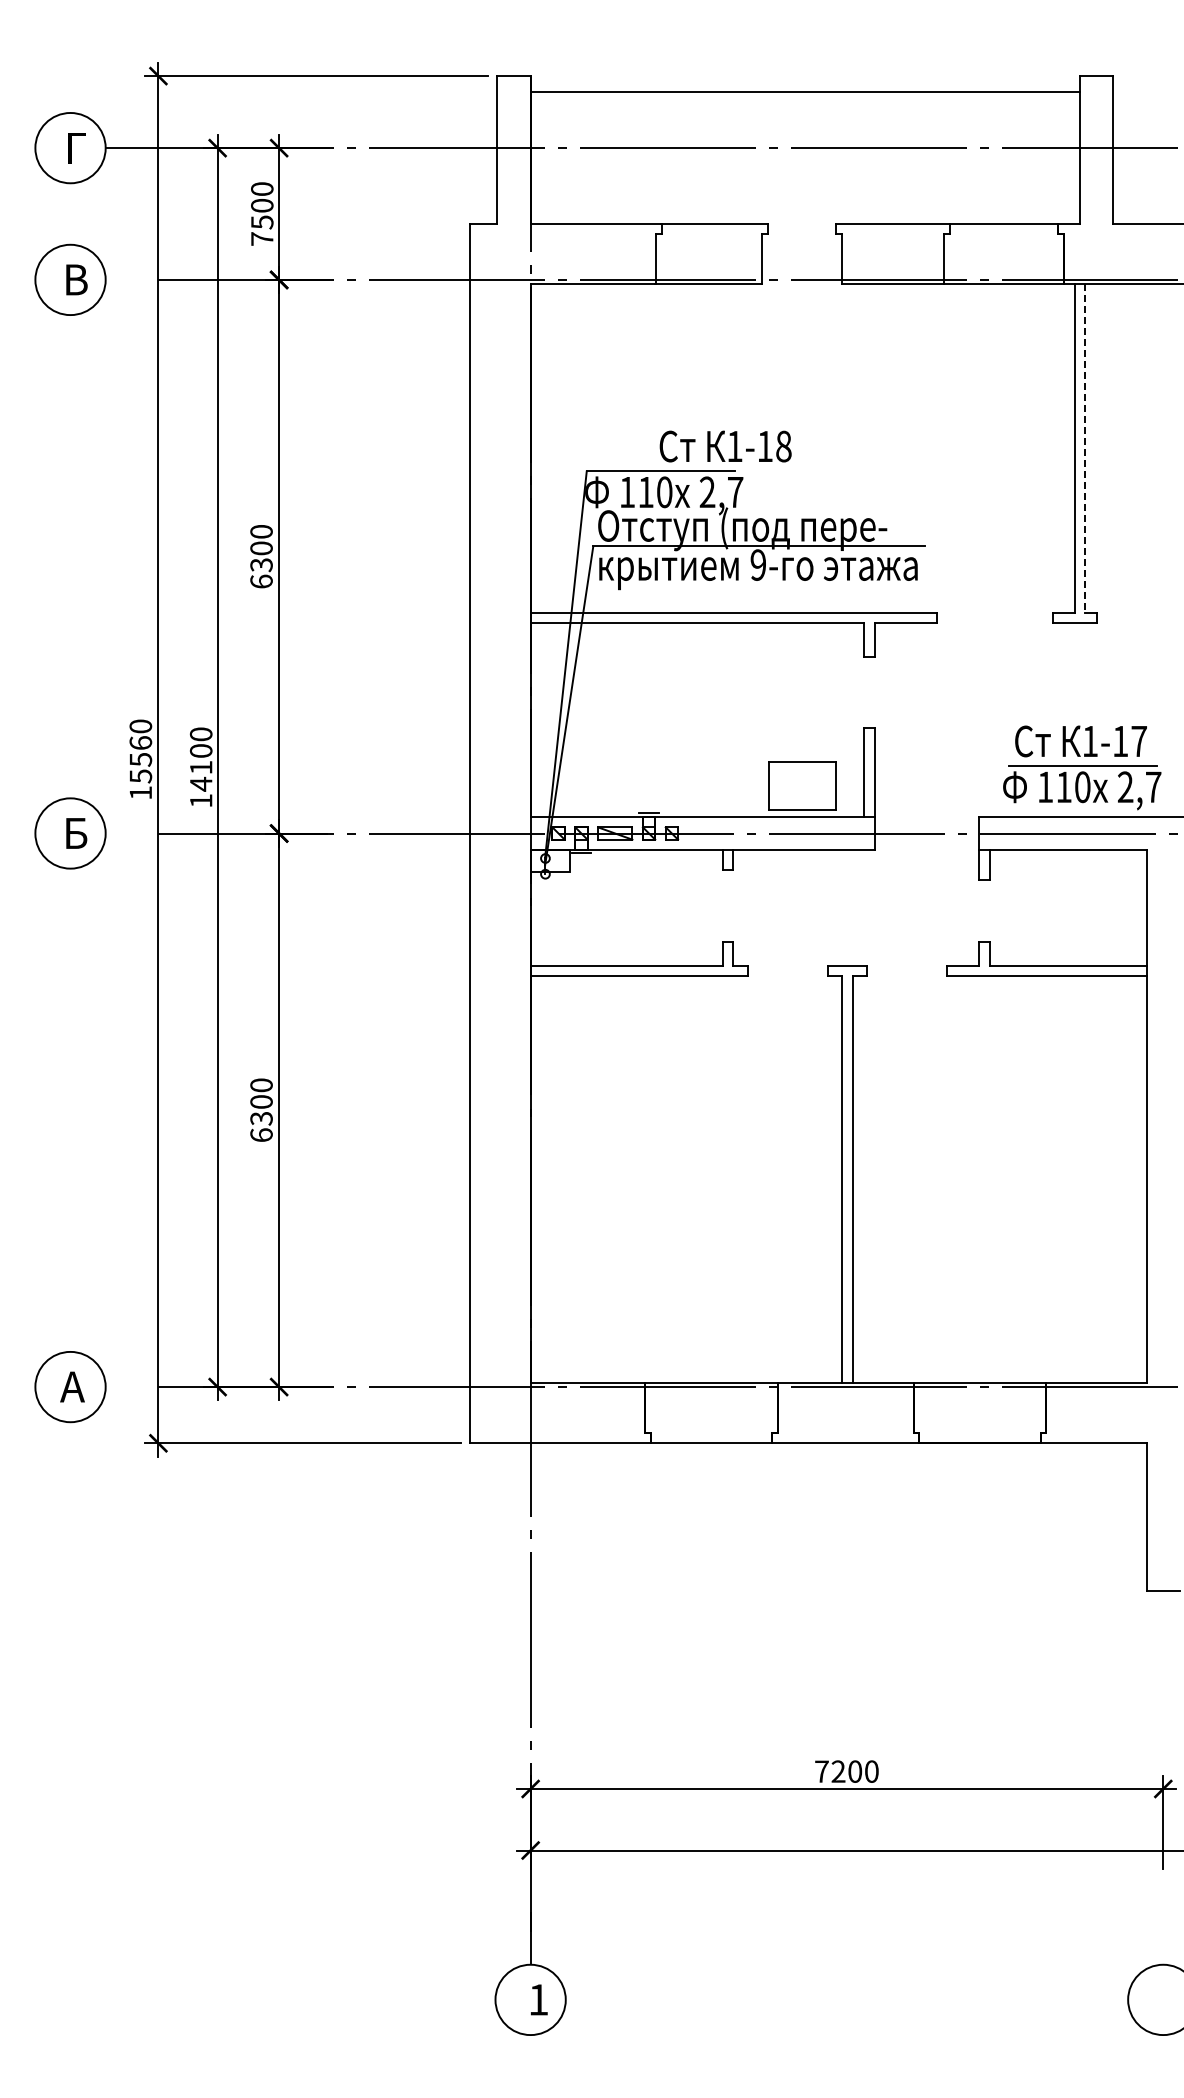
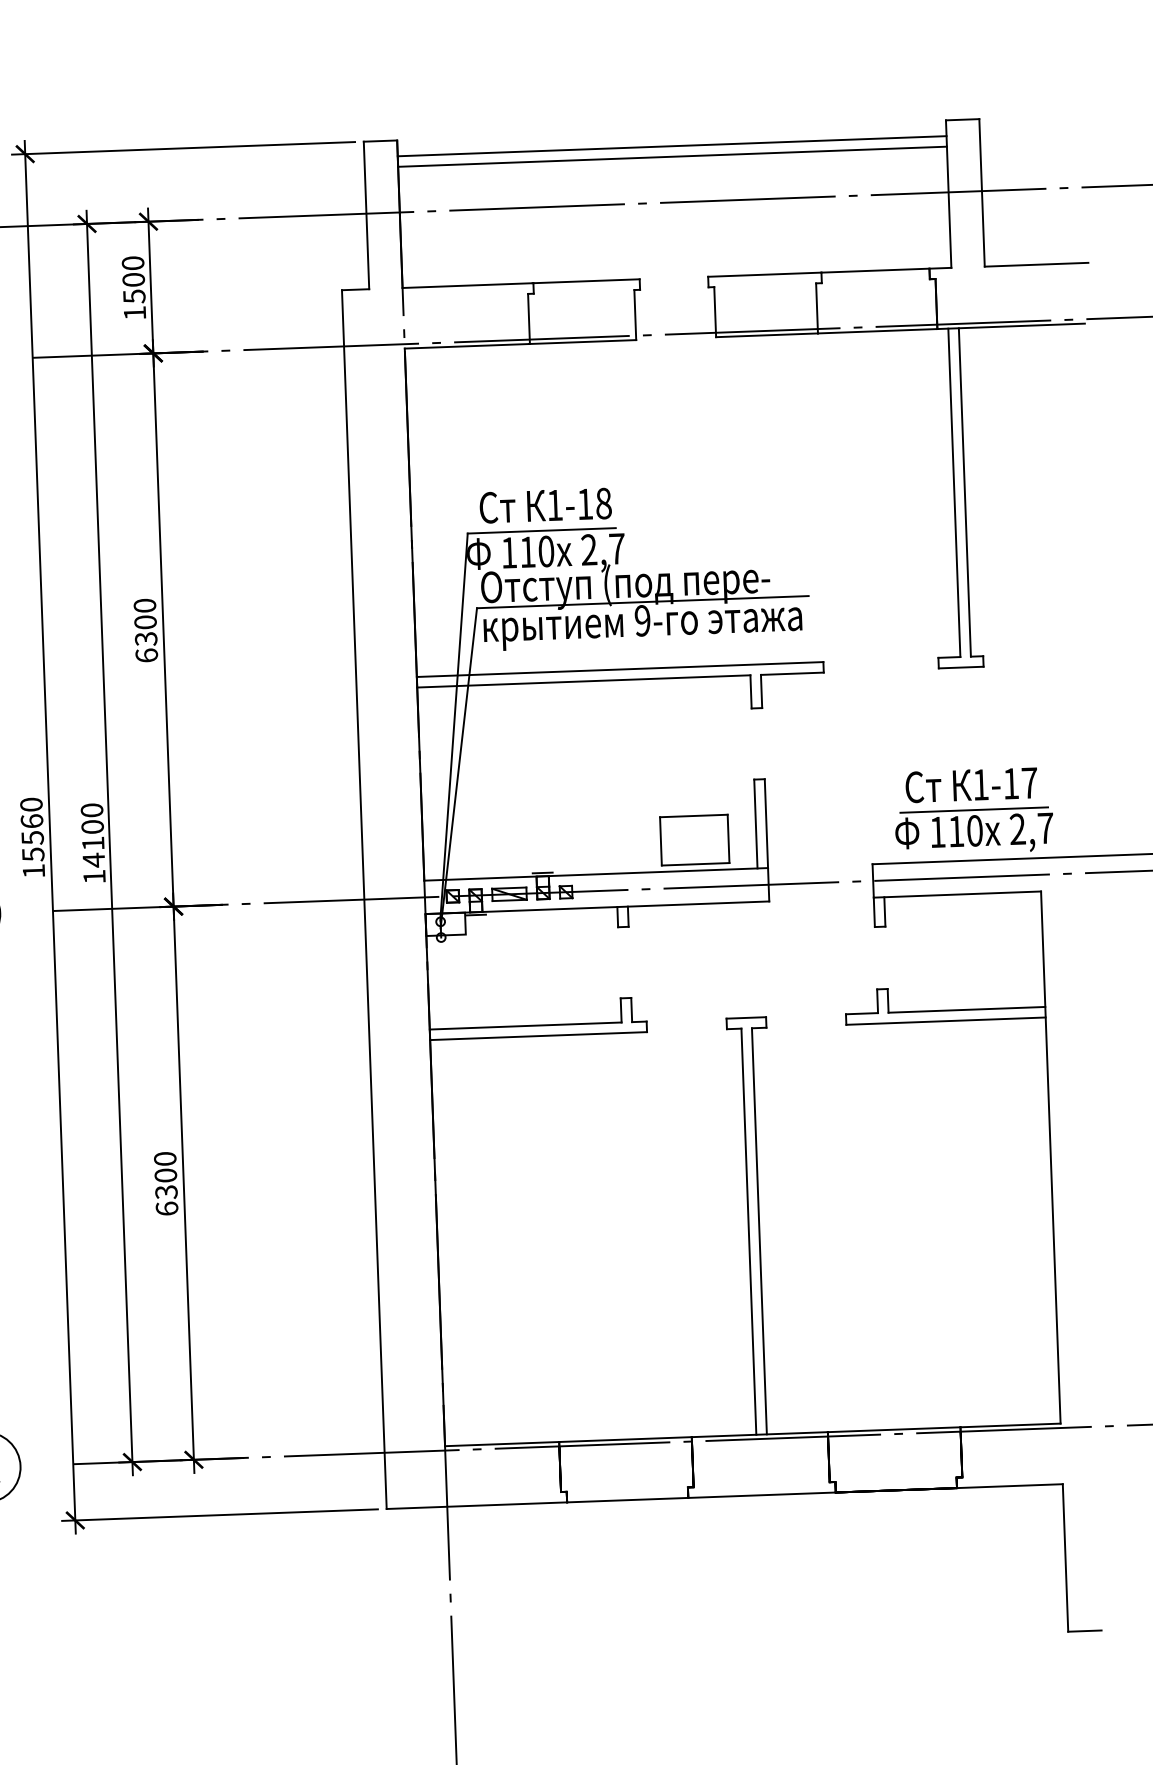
line: (804, 102) -> (671, 156), added
text: (262, 238) -> (135, 312), 7500 -> 1500
text: (725, 446) -> (545, 505), moved
line: (1085, 449) -> (965, 493), dashed -> solid

